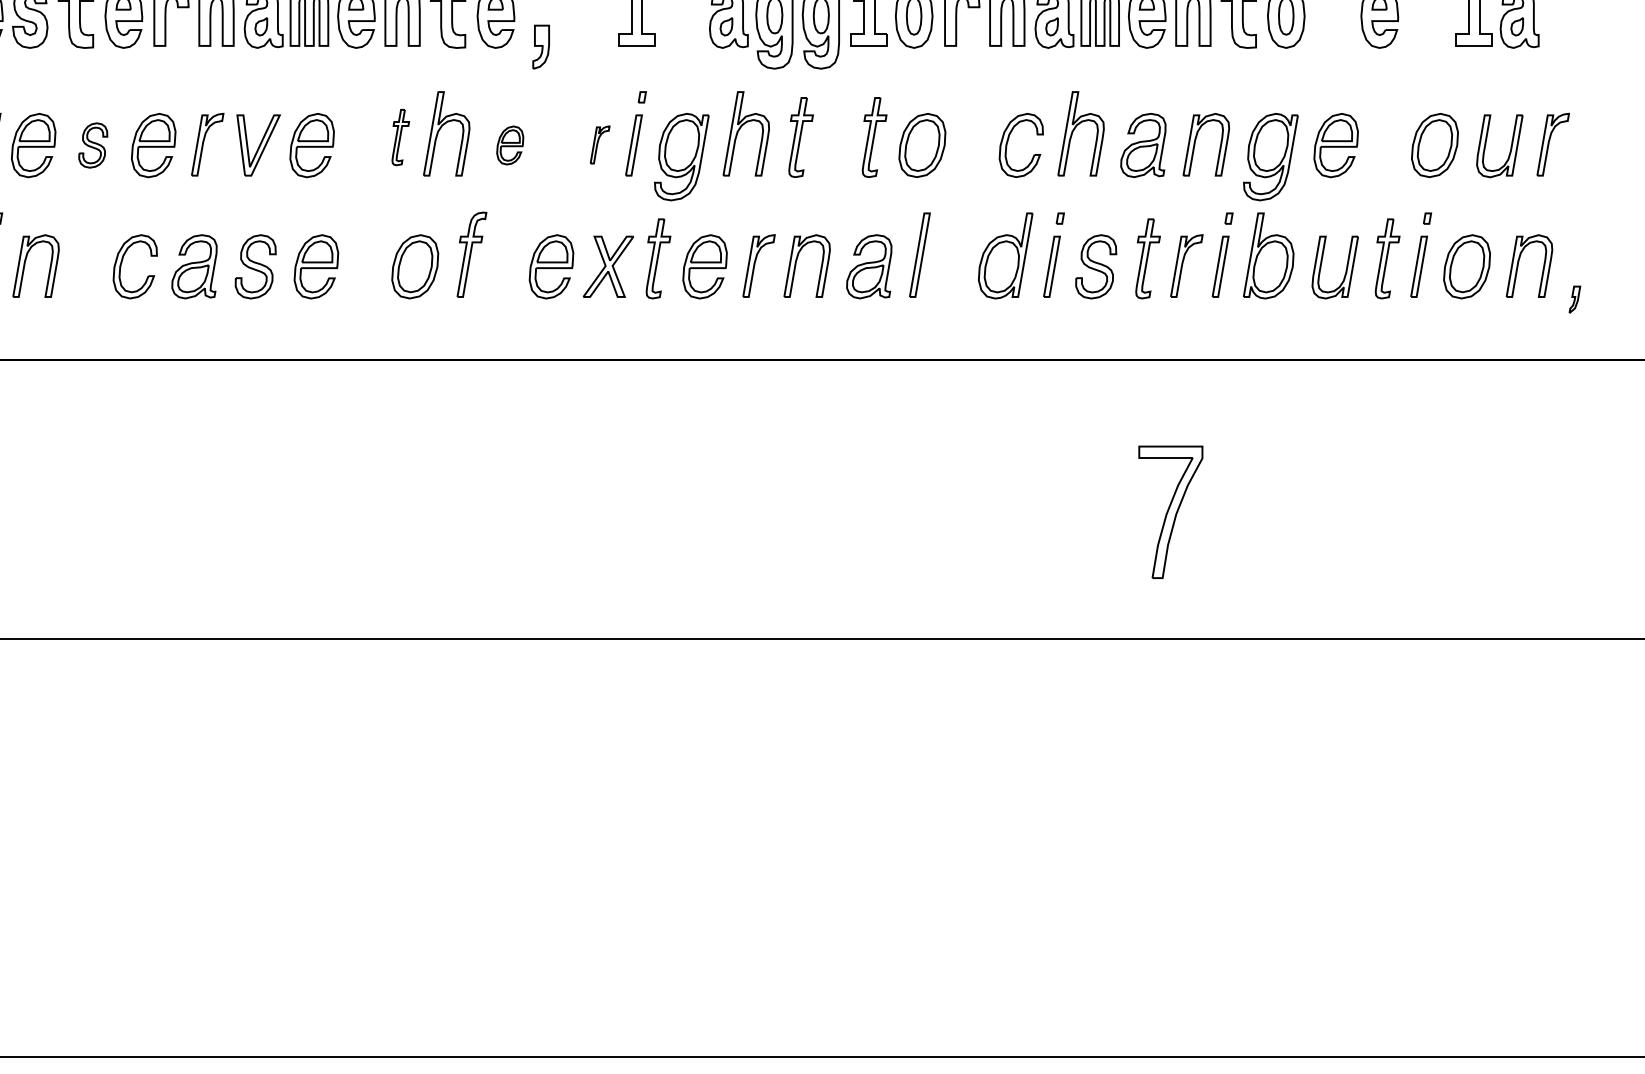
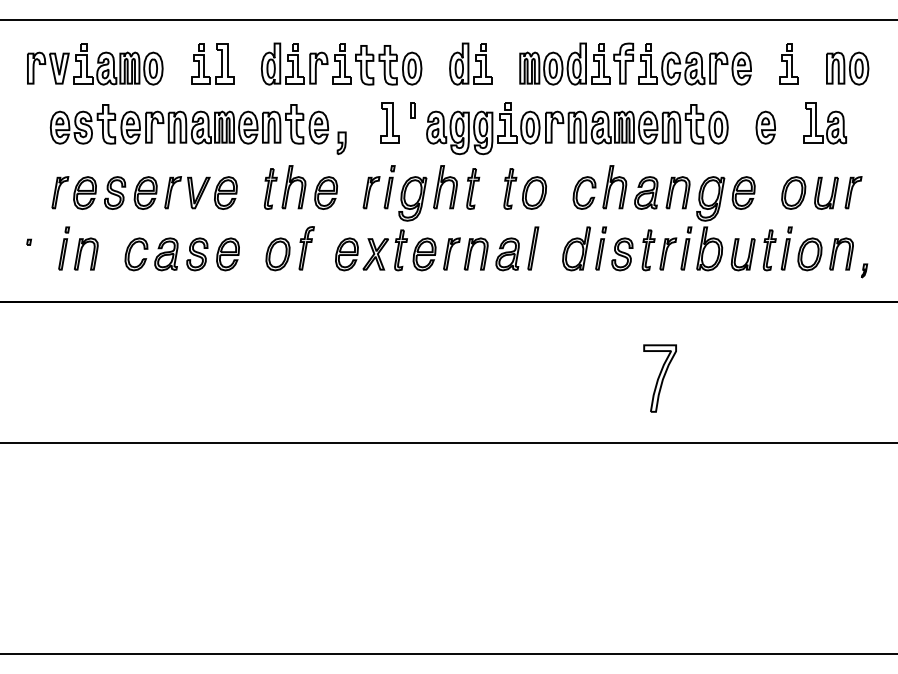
part: (400, 136) -> (270, 188), size x1.43
part: (93, 144) -> (115, 192), size x1.43
part: (509, 144) -> (325, 192), size x1.67
part: (600, 144) -> (371, 192), size x1.67

